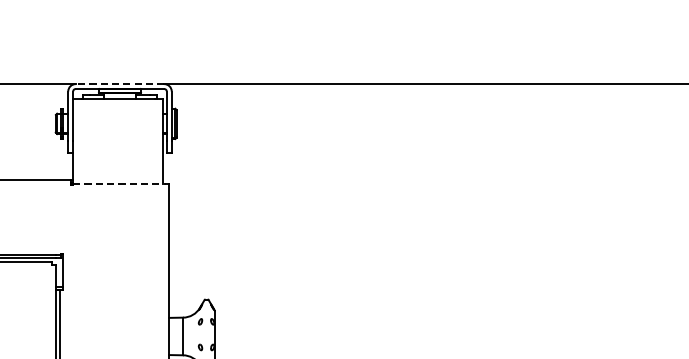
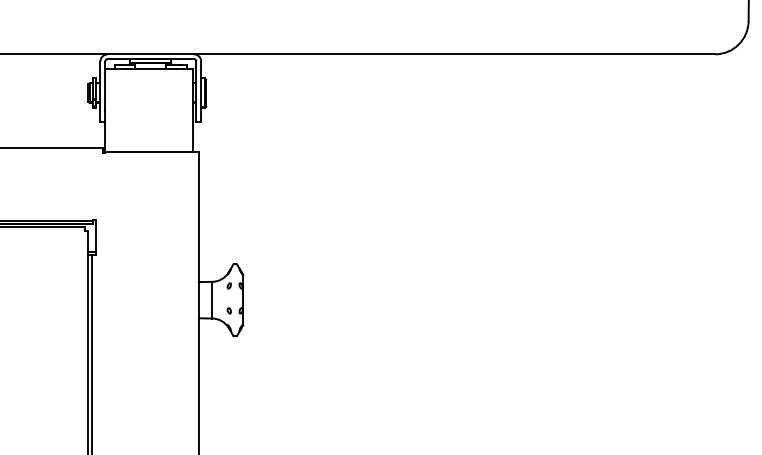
line: (119, 84) -> (150, 54), dashed -> solid
line: (119, 183) -> (150, 151), dashed -> solid

